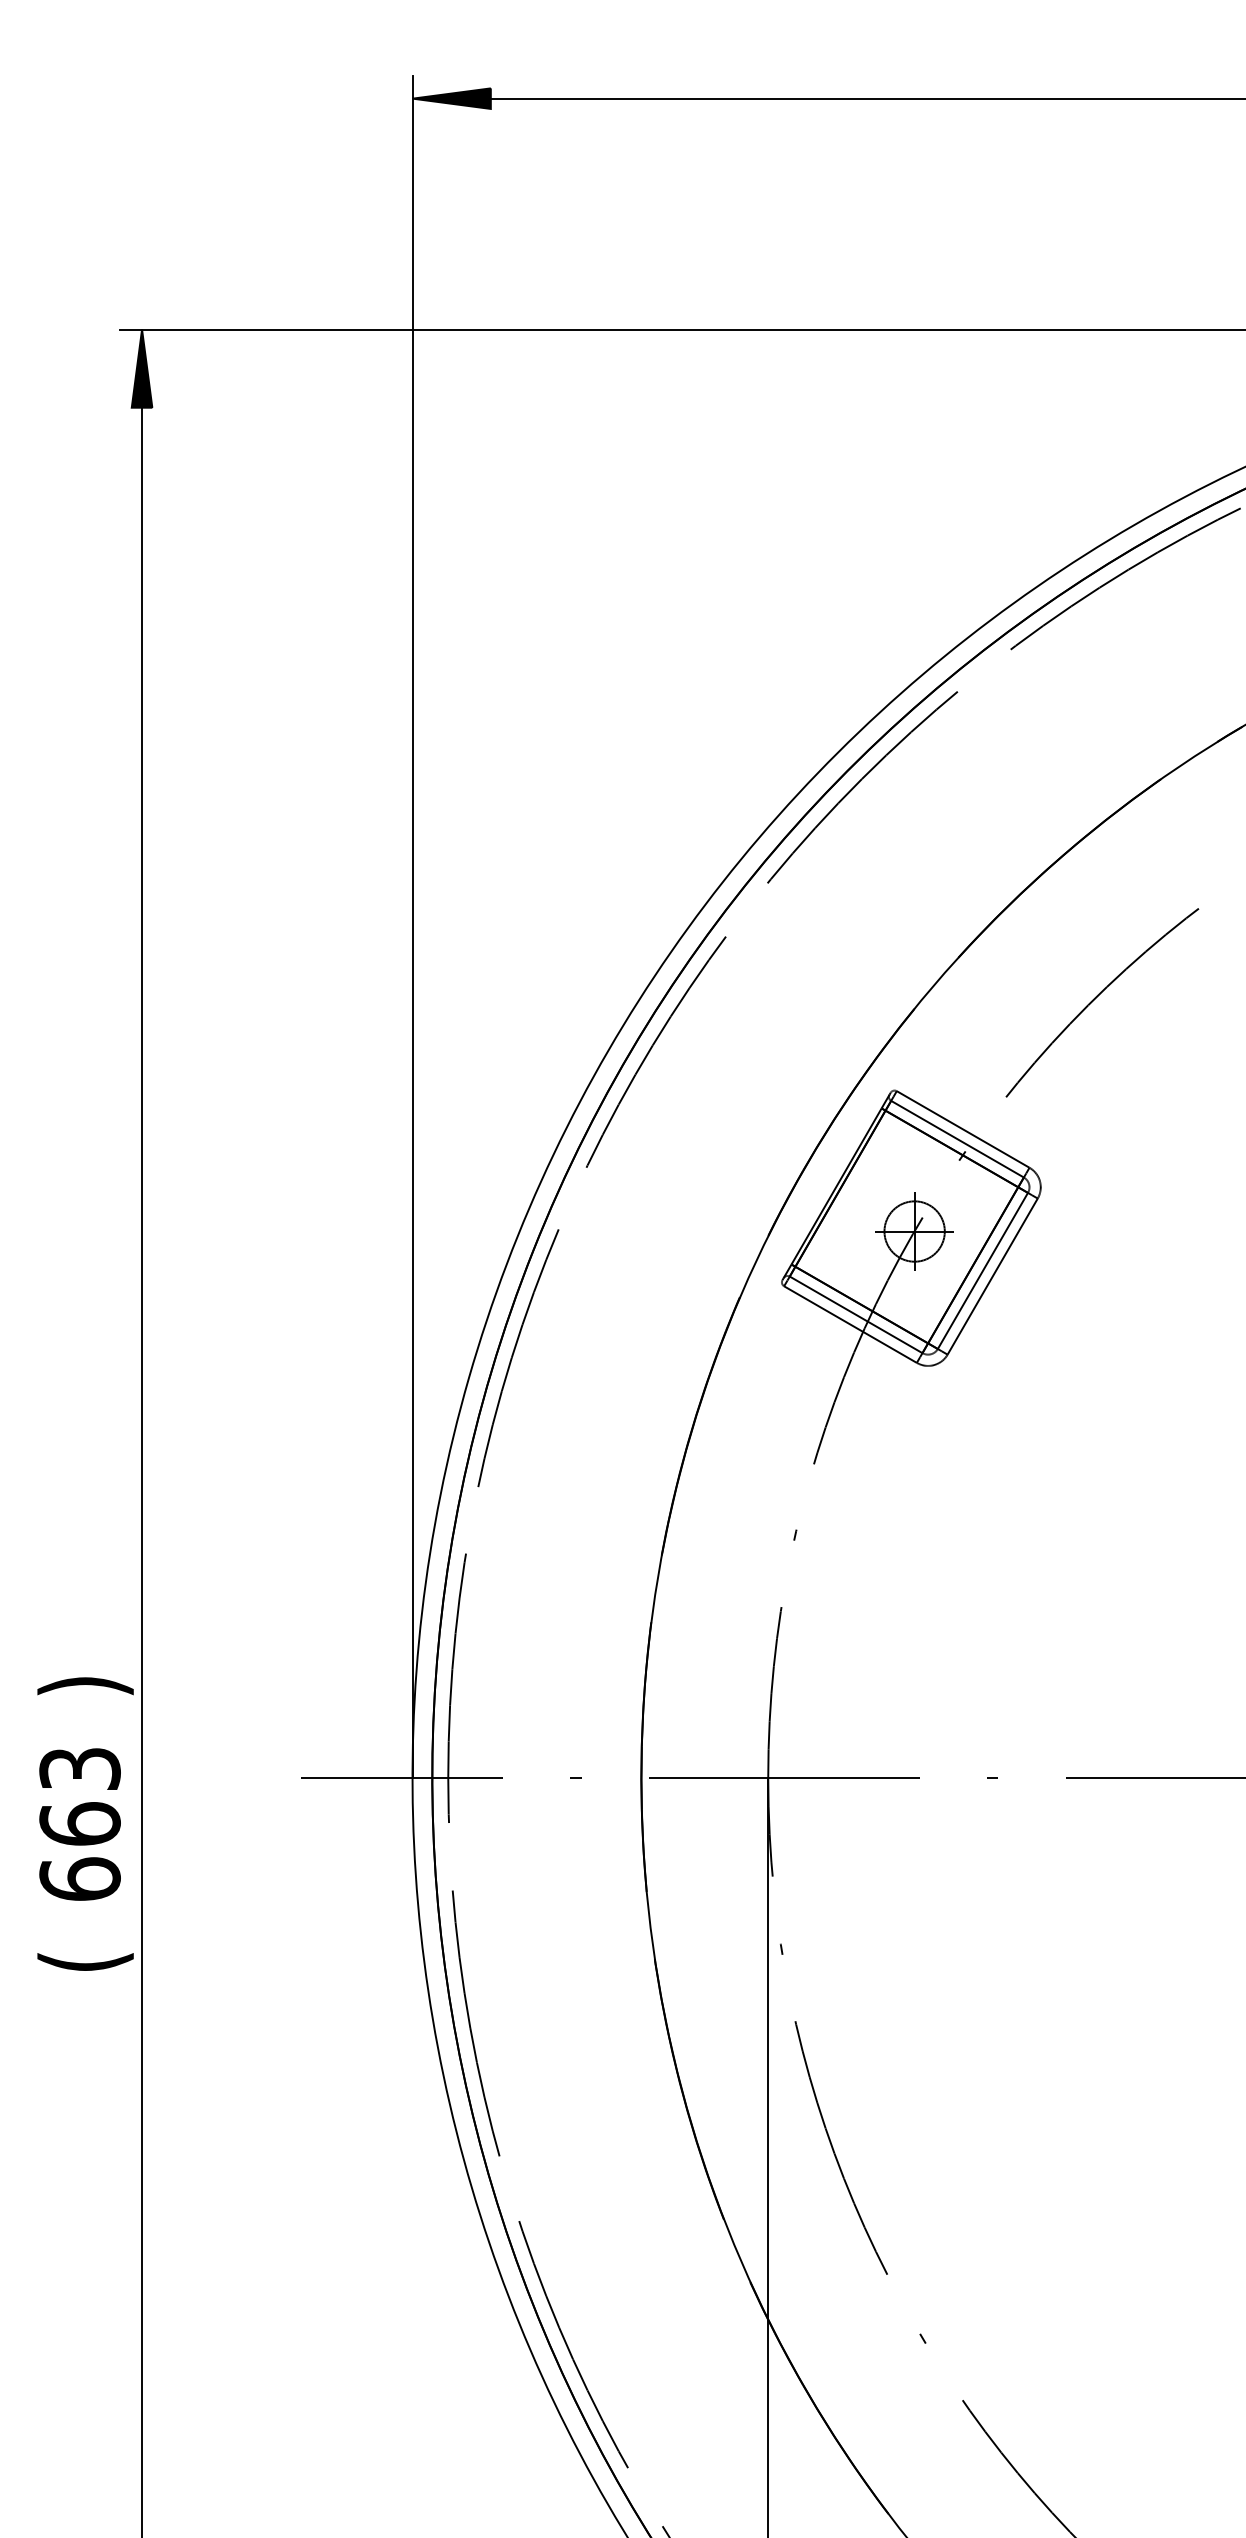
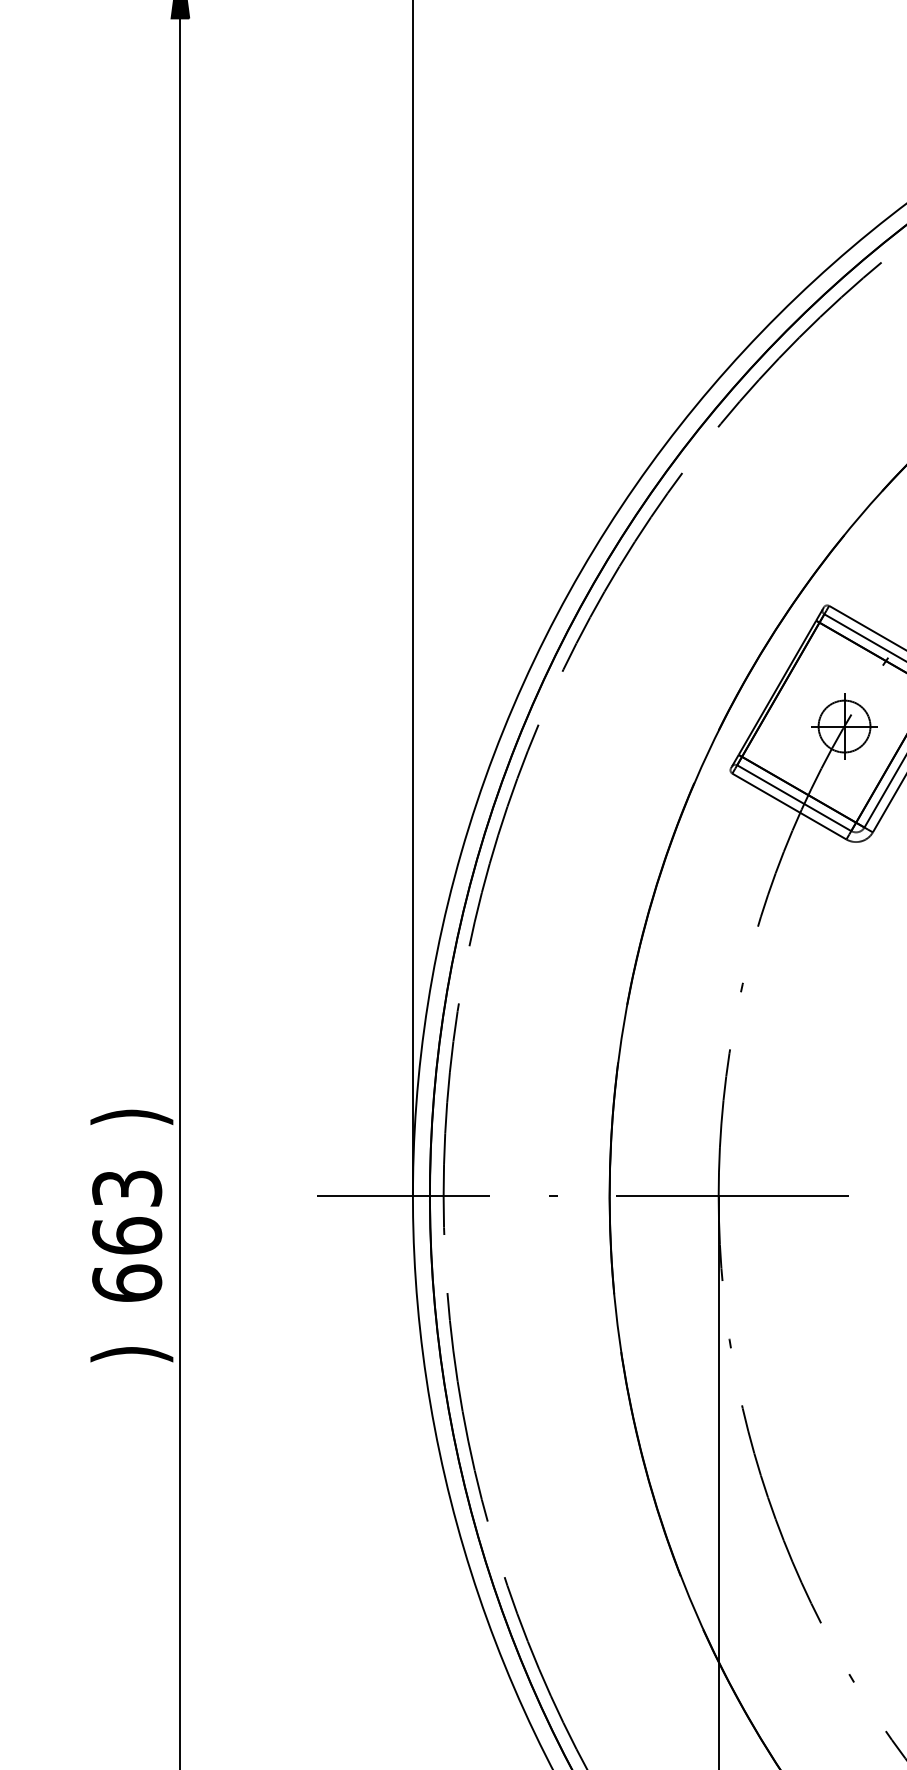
text: (85, 1962) -> (131, 1354), ( -> )

